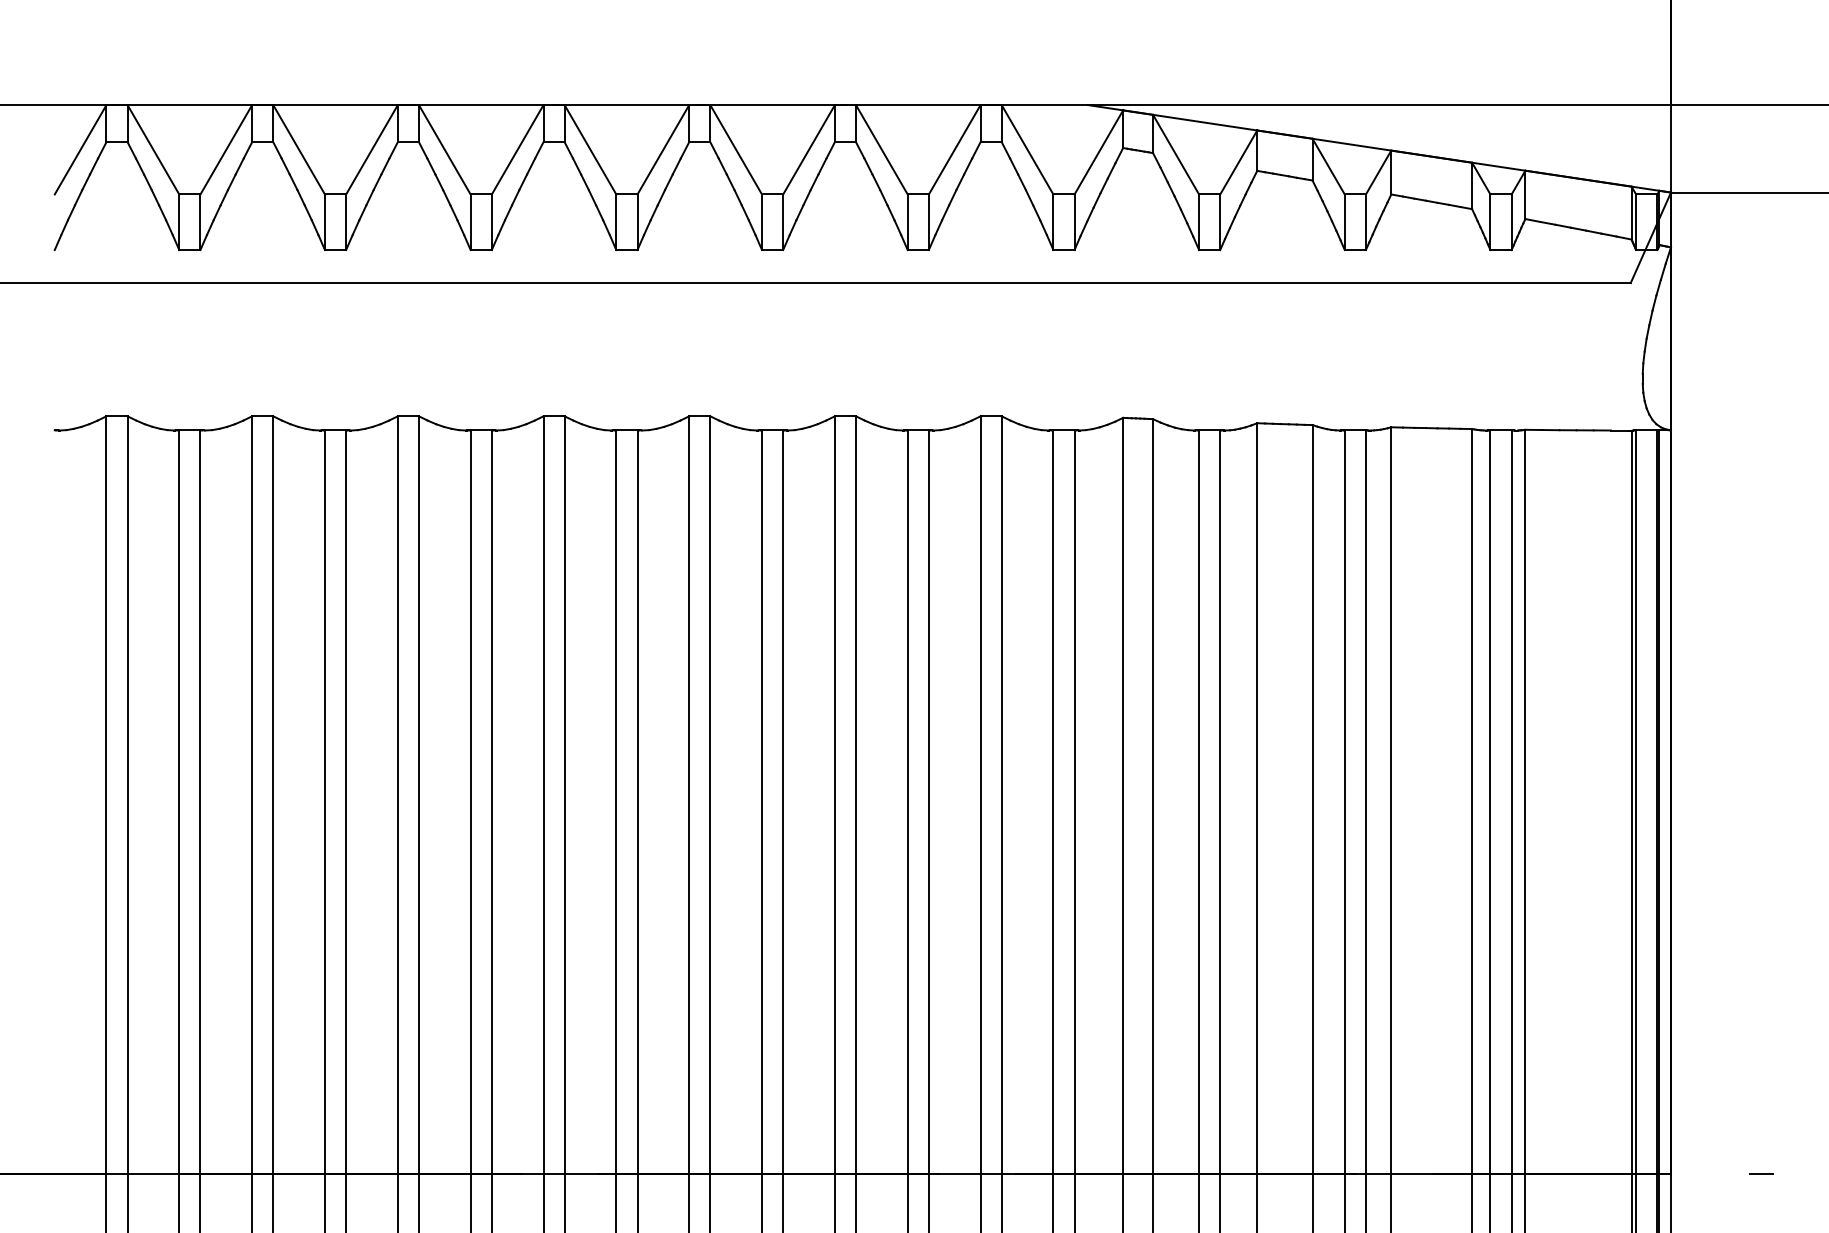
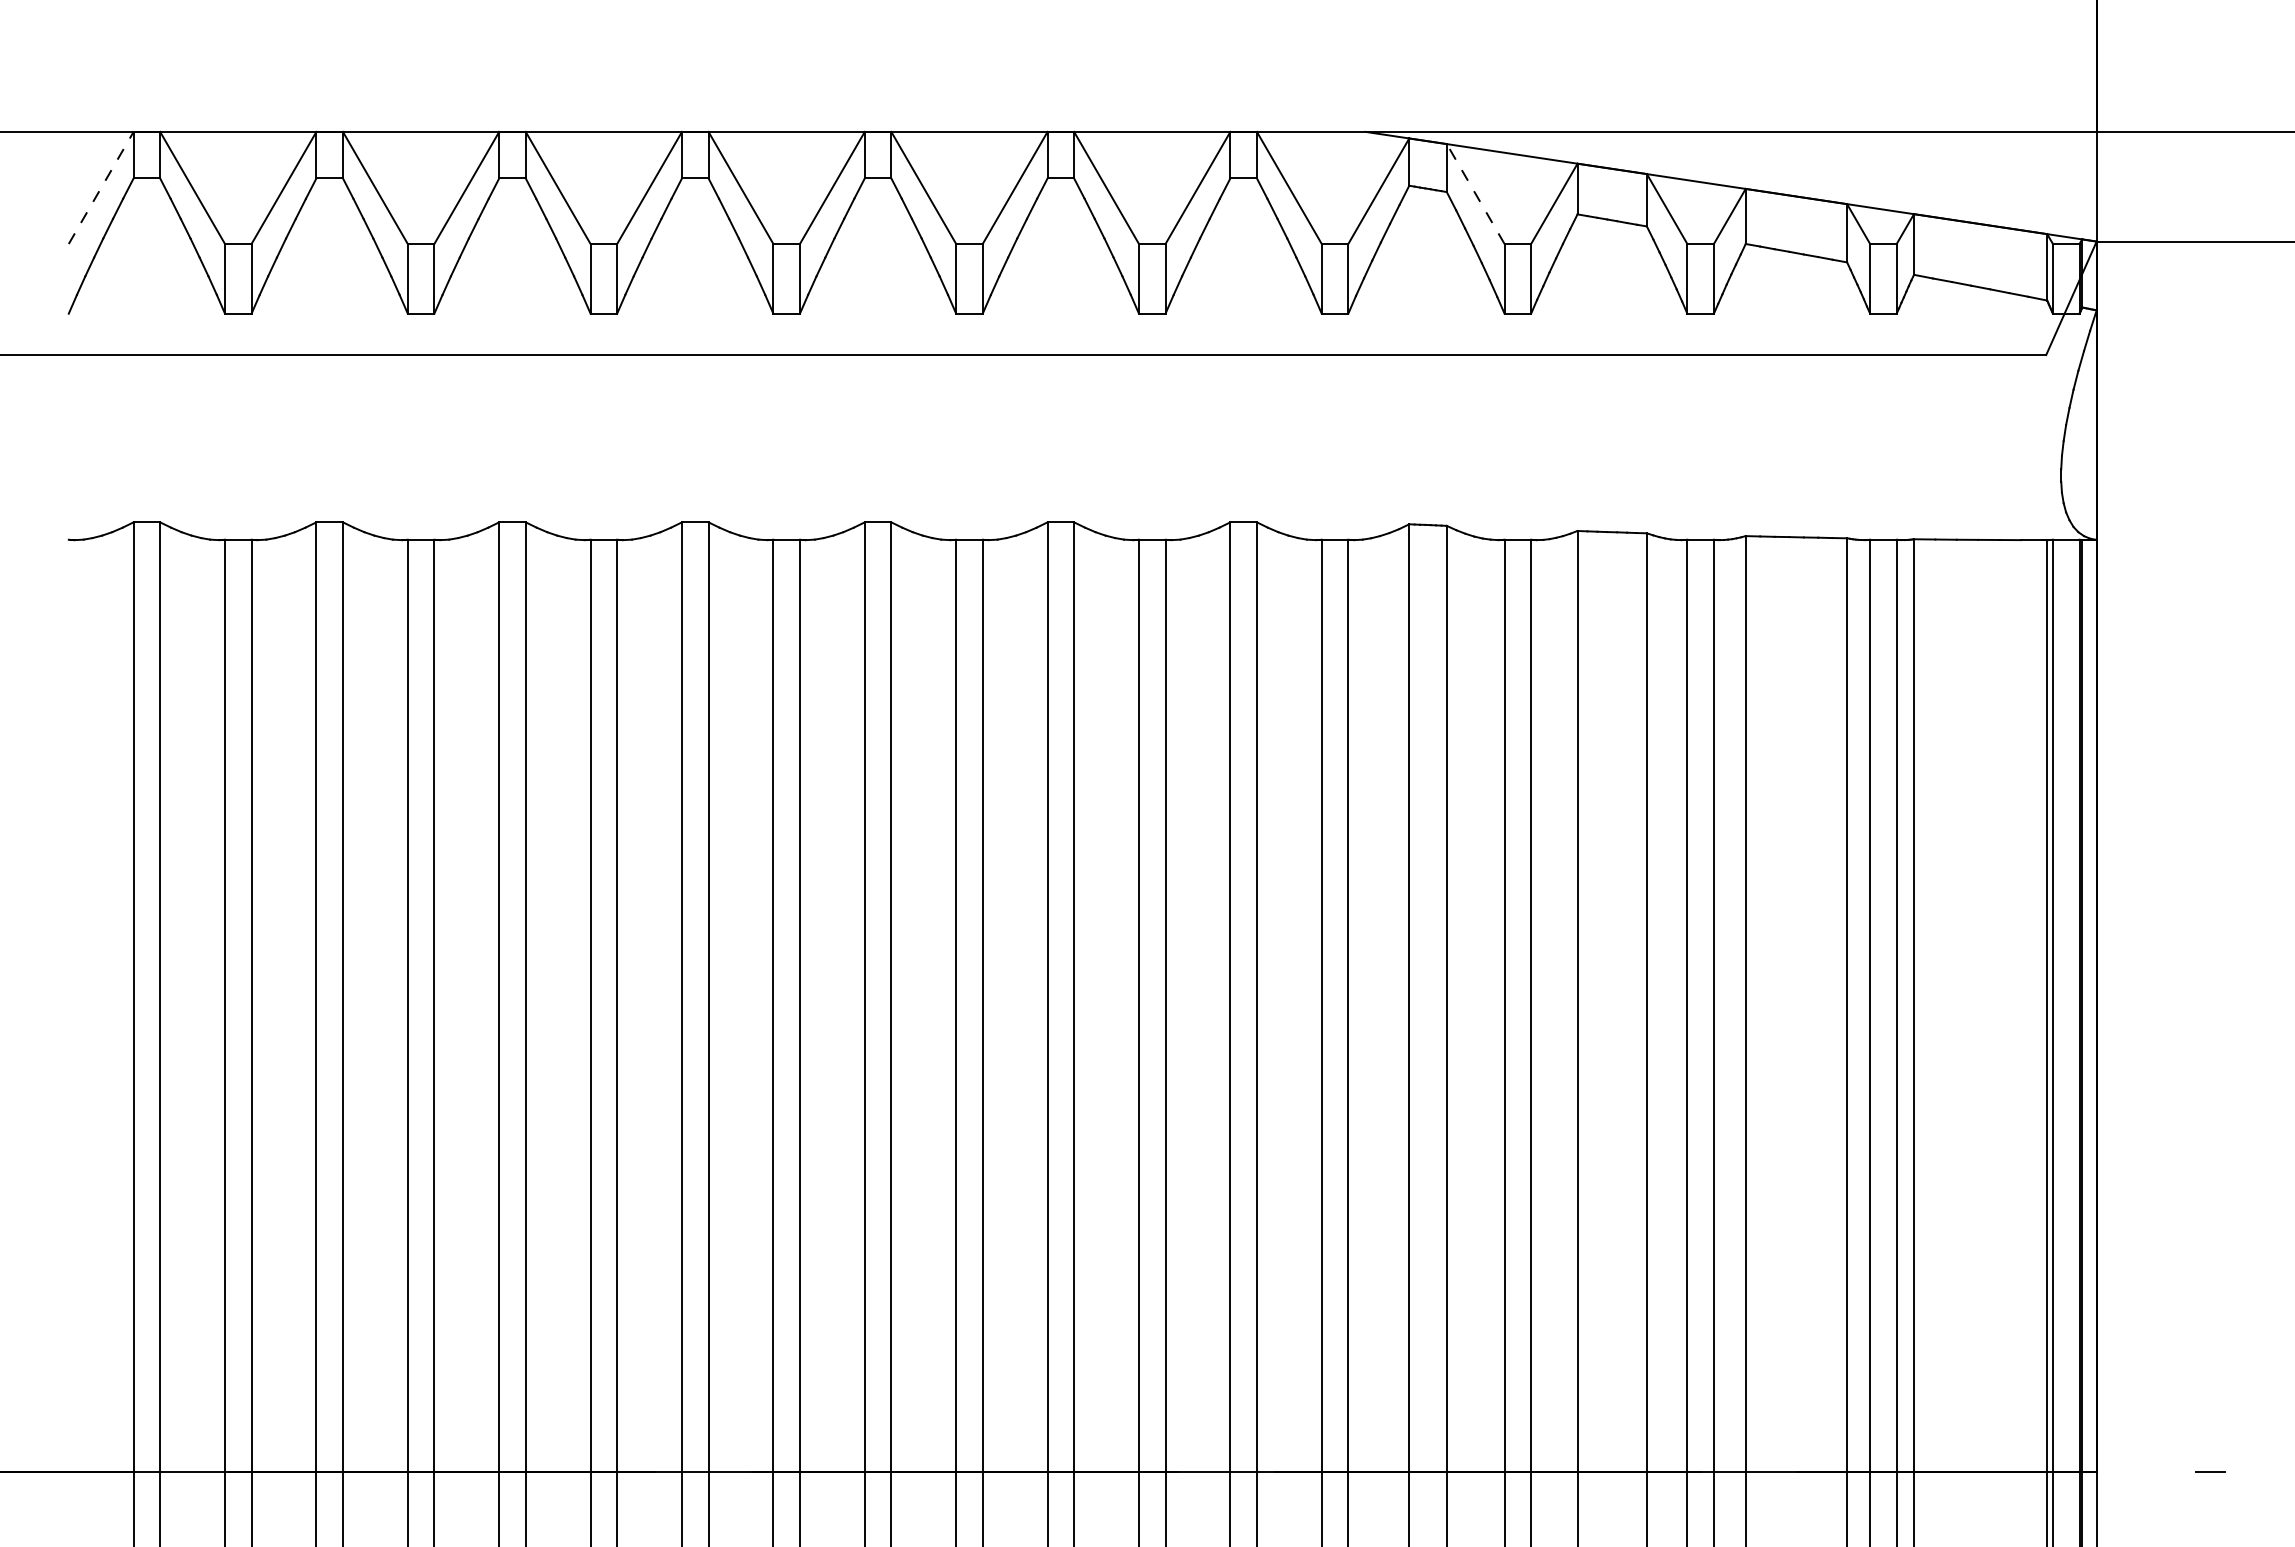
line: (80, 149) -> (101, 187), solid -> dashed
line: (1175, 155) -> (1475, 194), solid -> dashed

